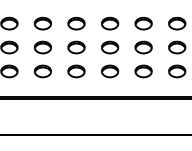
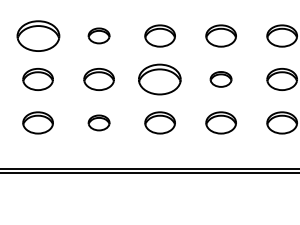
part: (42, 23) -> (37, 35), size x1.4
part: (76, 23) -> (99, 35), size x0.7
part: (110, 47) -> (160, 79), size x1.4
part: (143, 47) -> (220, 79), size x0.7
part: (76, 71) -> (99, 123), size x0.7

